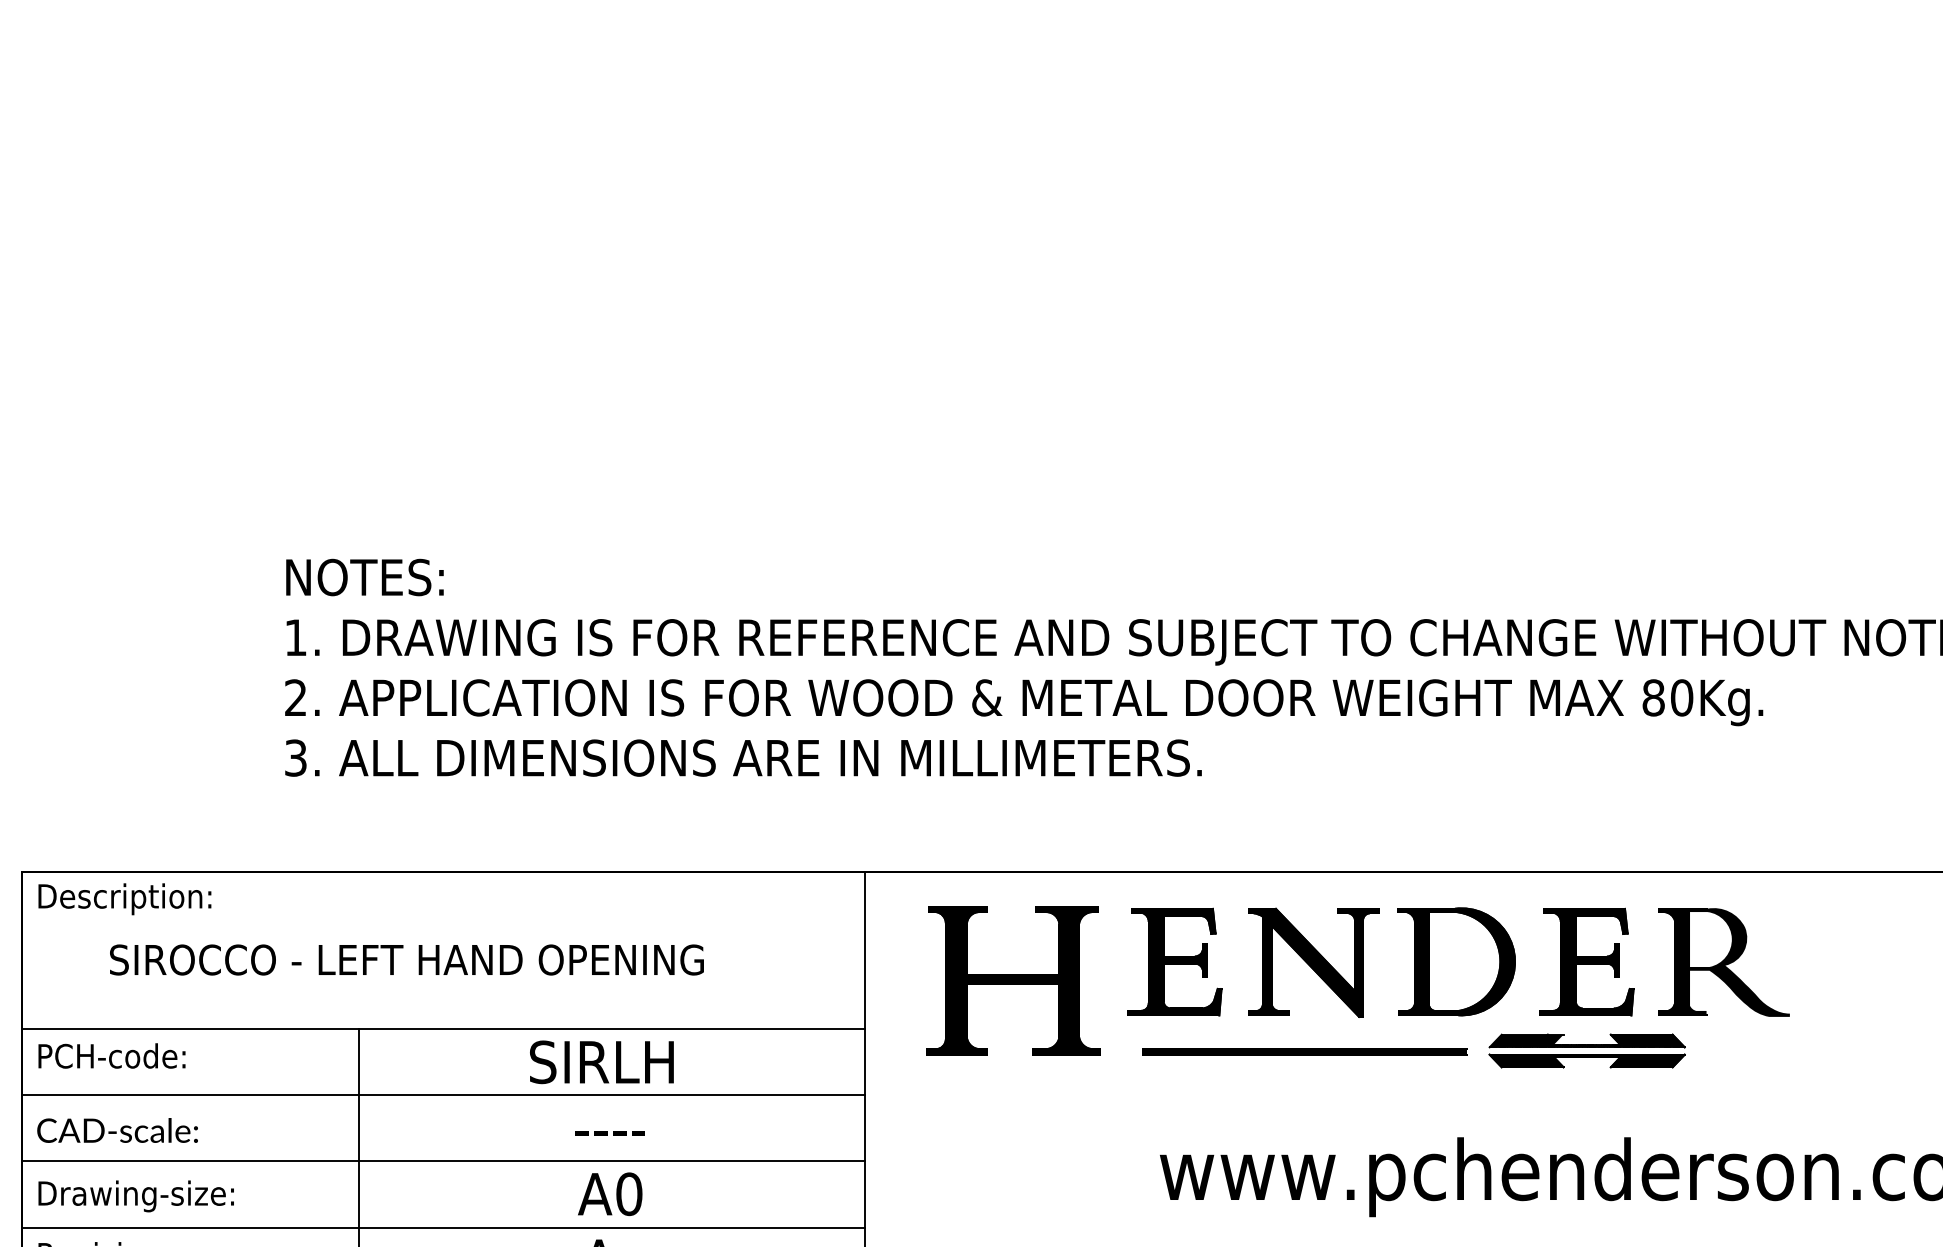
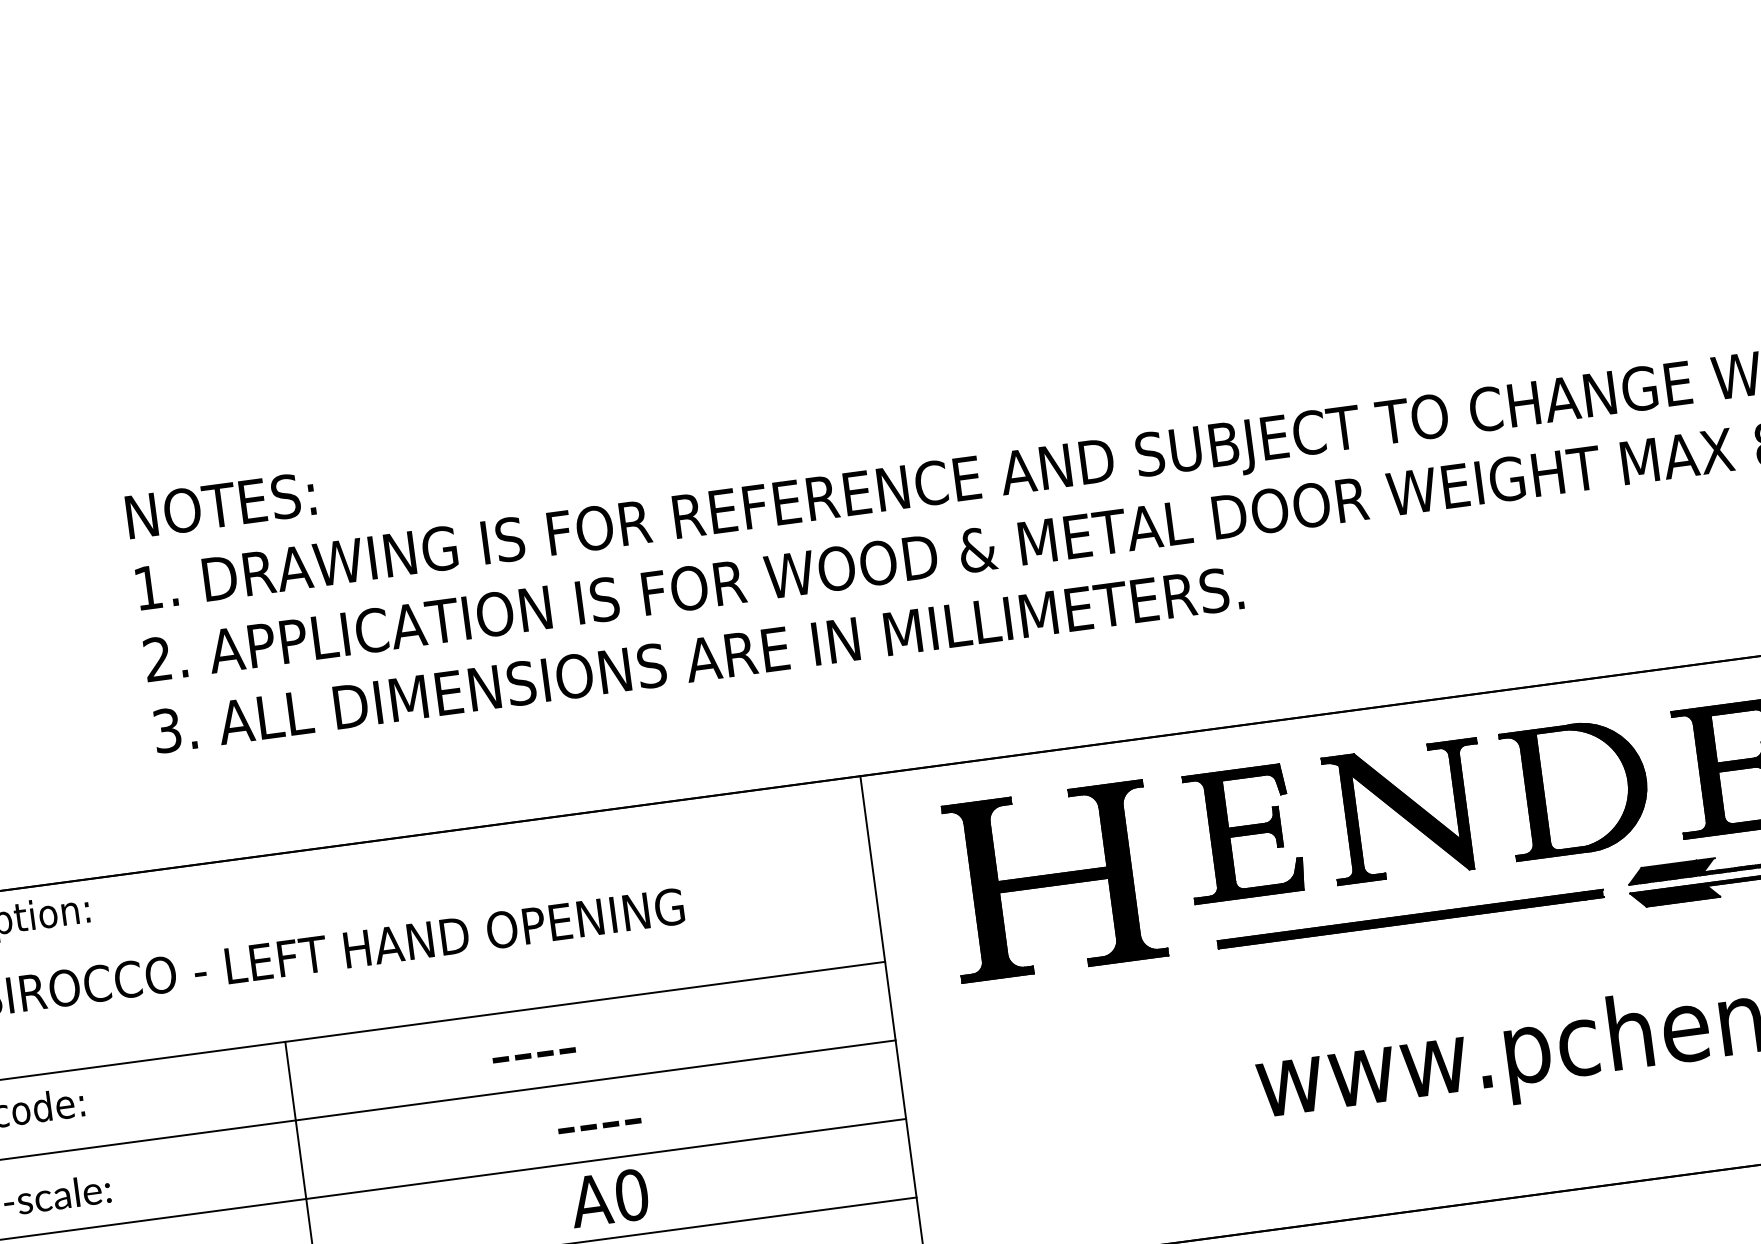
text: (601, 1062) -> (578, 1043), SIRLH -> ----

